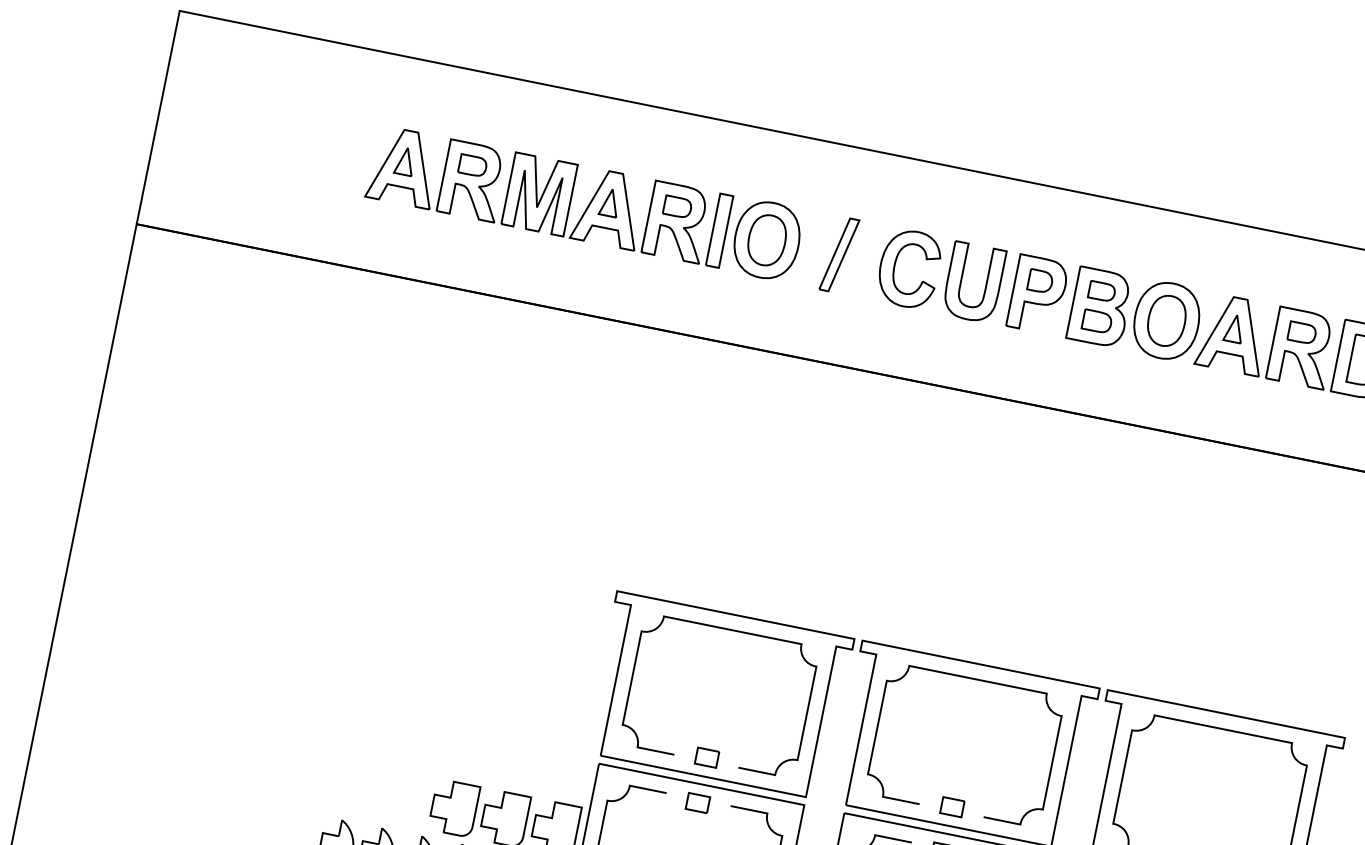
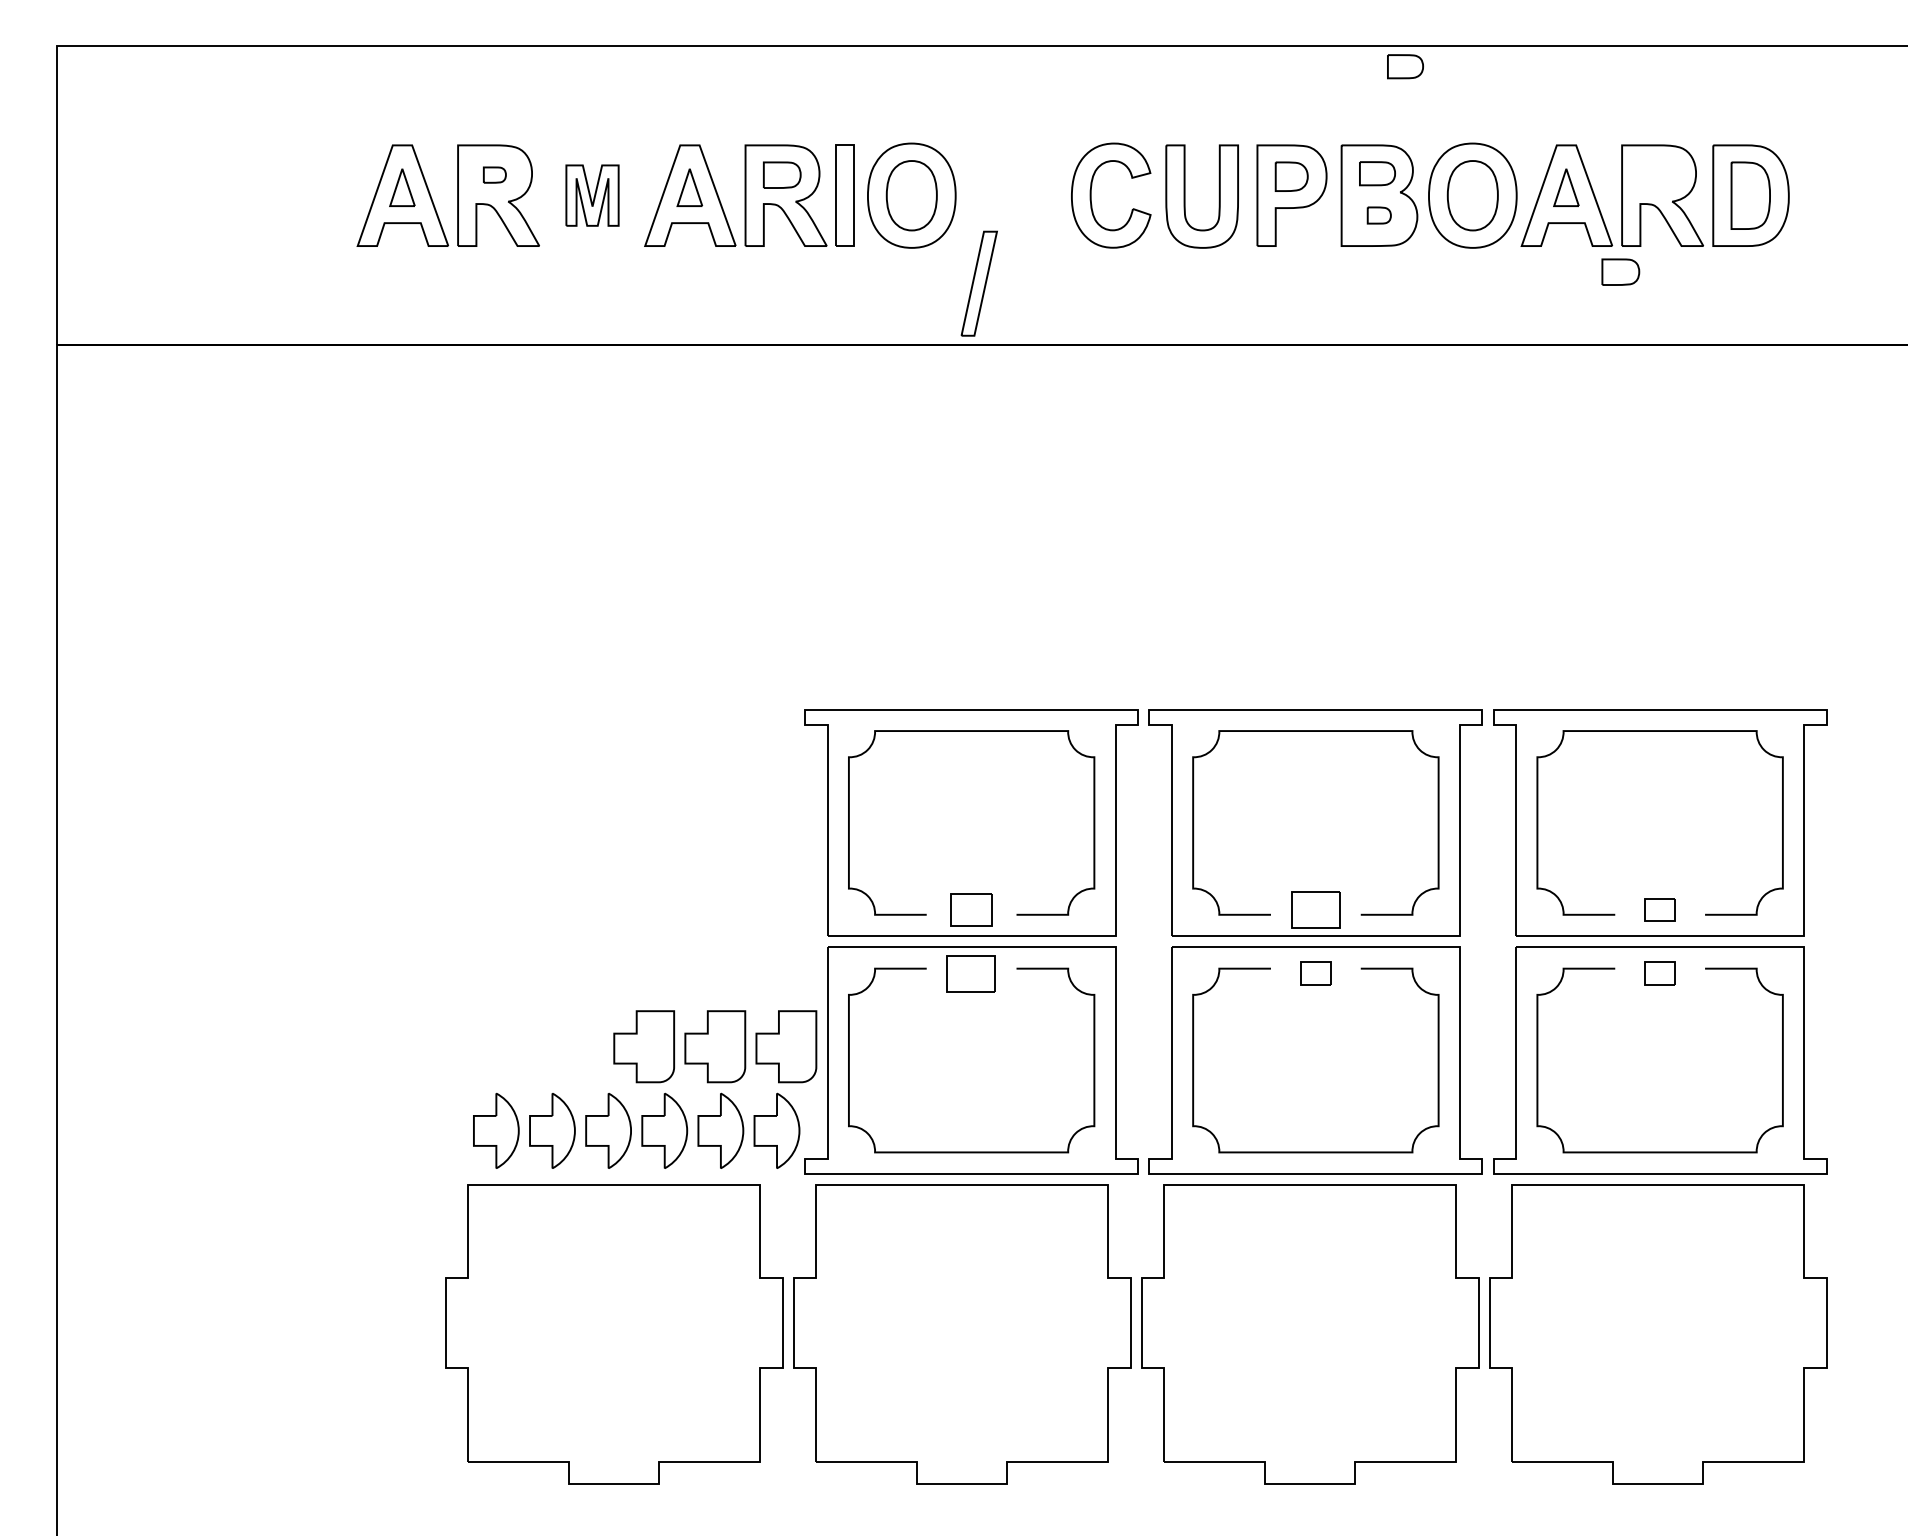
part: (472, 165) -> (494, 174), size x0.6
part: (539, 194) -> (592, 195), size x0.6
part: (1137, 219) -> (1405, 66), added
part: (838, 254) -> (978, 283), moved
part: (1097, 321) -> (1379, 215), size x0.6
part: (1302, 332) -> (1620, 271), moved
part: (707, 757) -> (971, 909), size x1.4
part: (697, 803) -> (971, 973), size x1.6
part: (952, 806) -> (1315, 909), size x1.6

